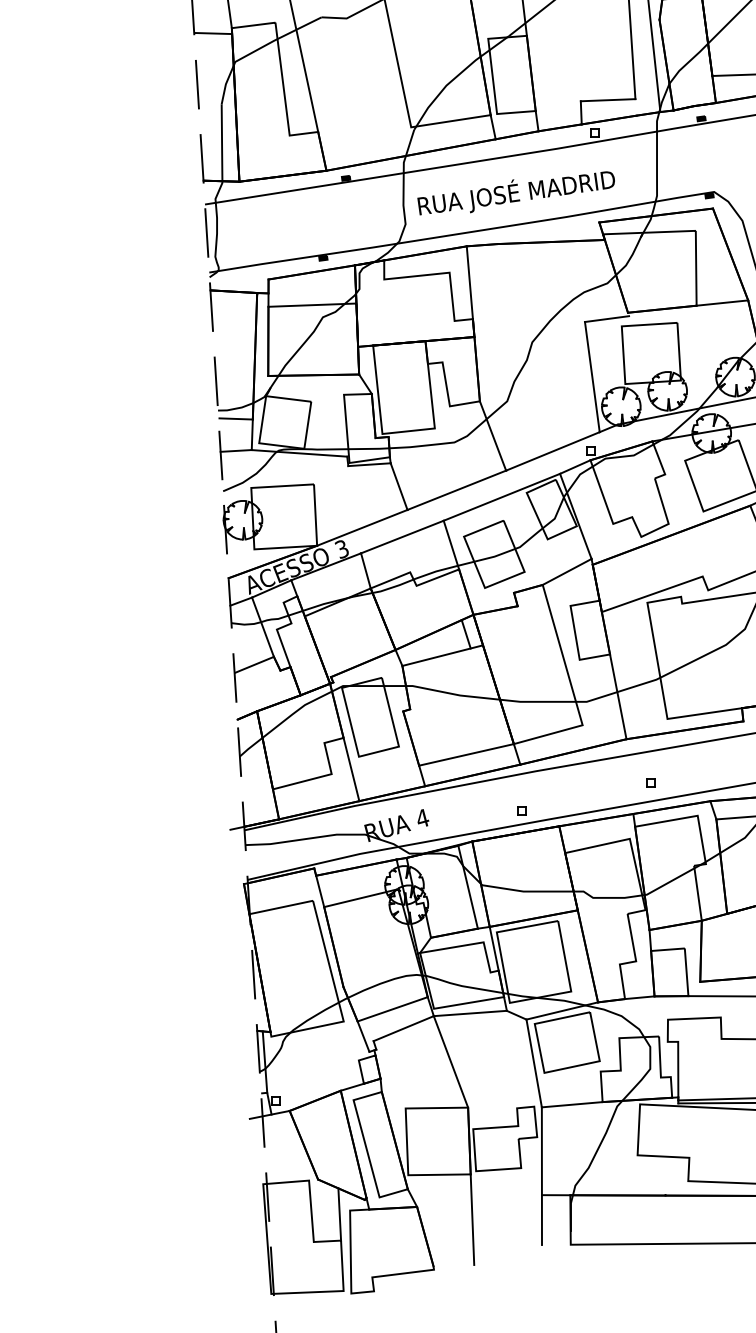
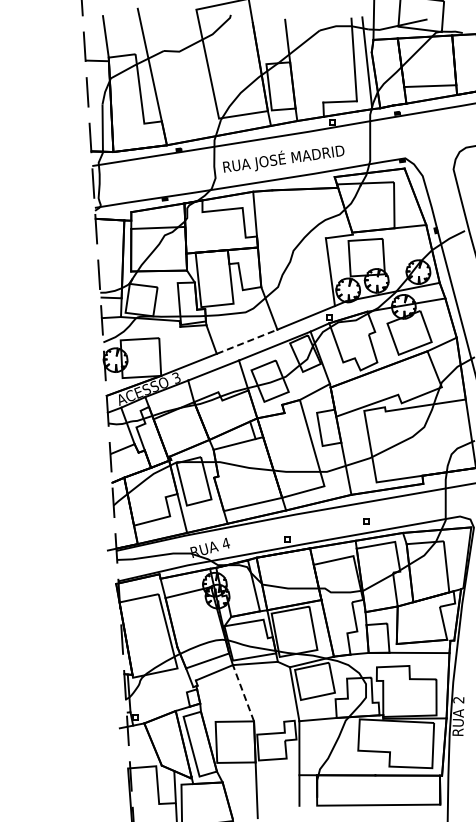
line: (457, 489) -> (247, 341), solid -> dashed
line: (450, 1060) -> (243, 692), solid -> dashed

